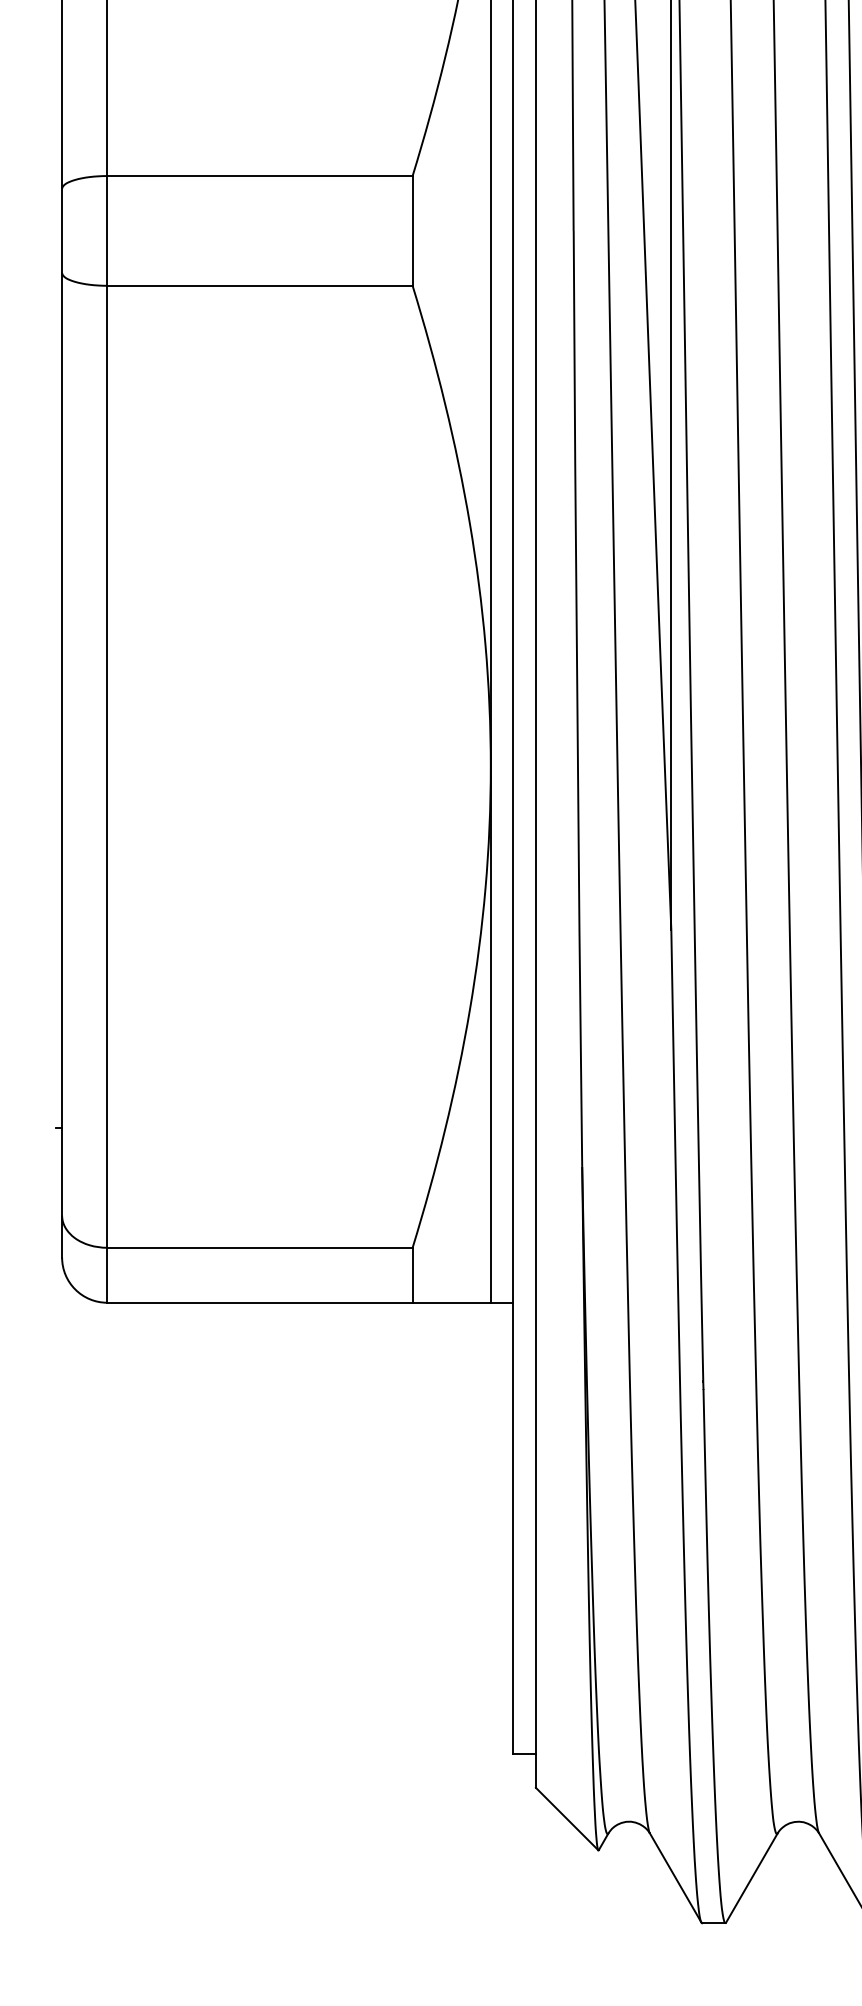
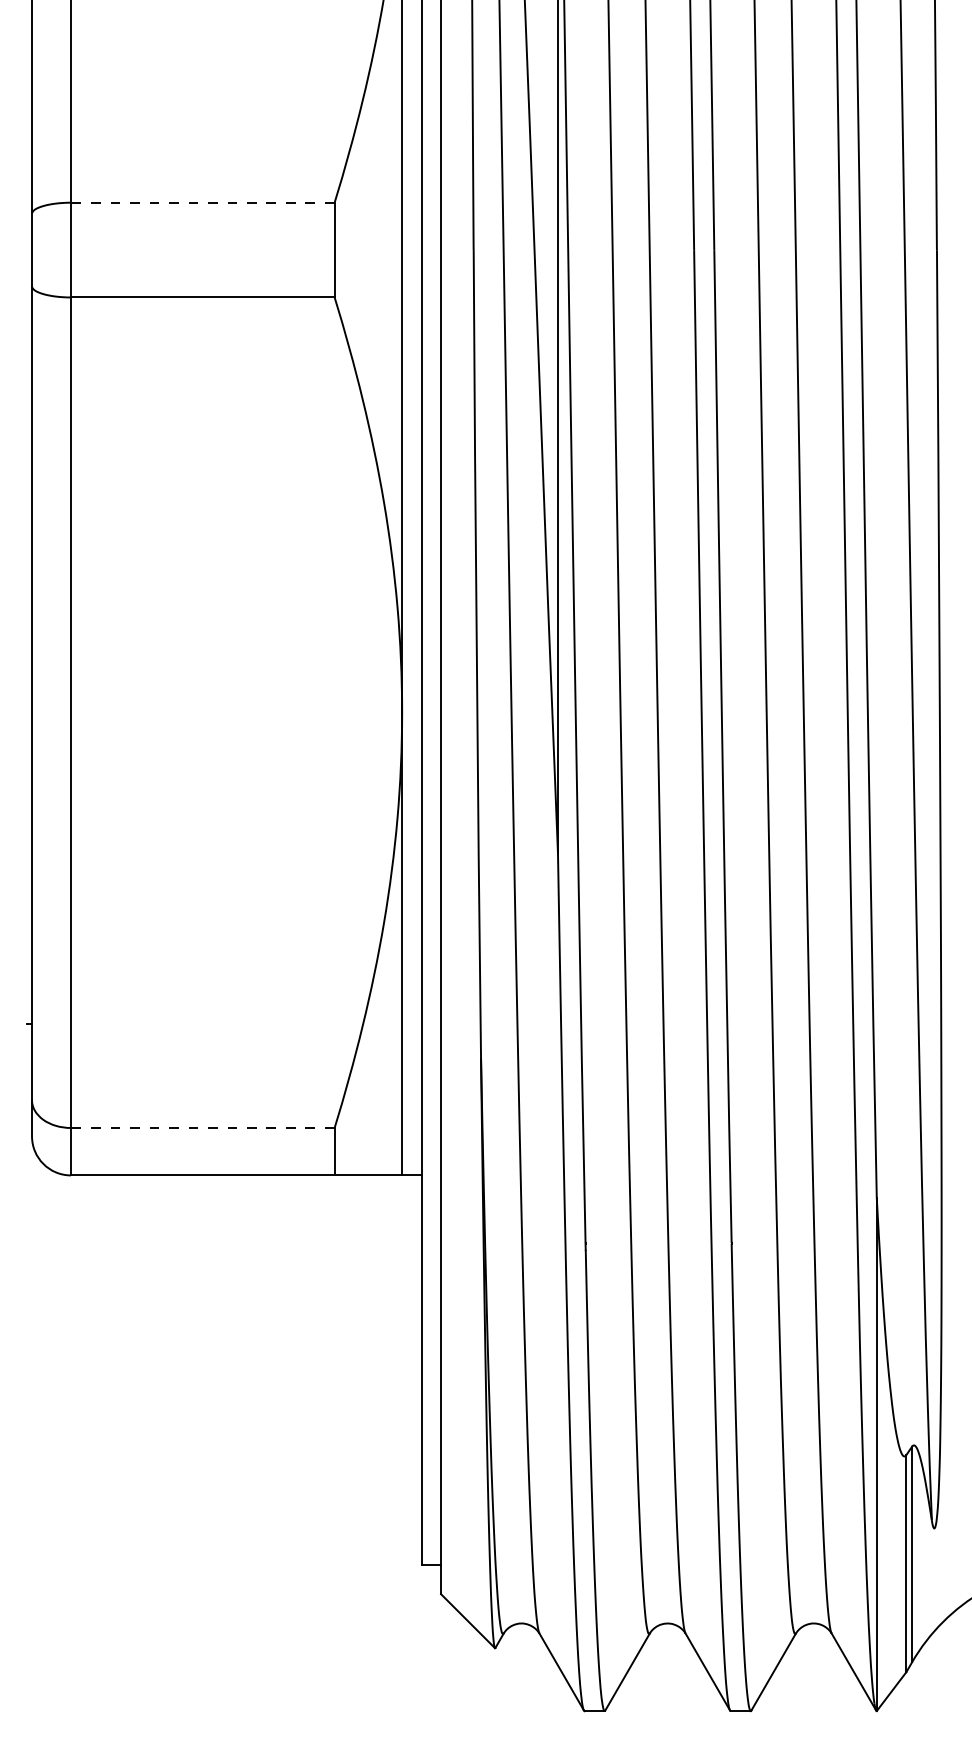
line: (259, 175) -> (202, 202), solid -> dashed
line: (259, 1248) -> (202, 1128), solid -> dashed

